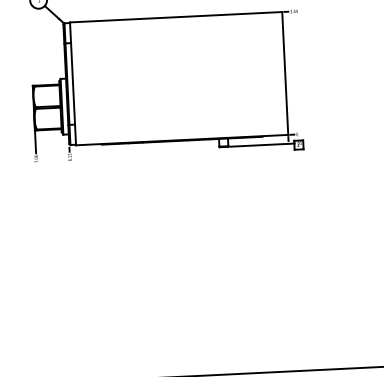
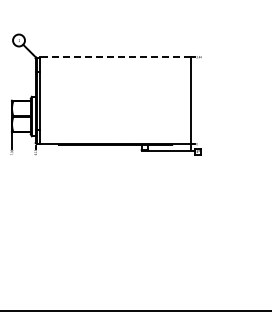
line: (176, 17) -> (115, 57), solid -> dashed

